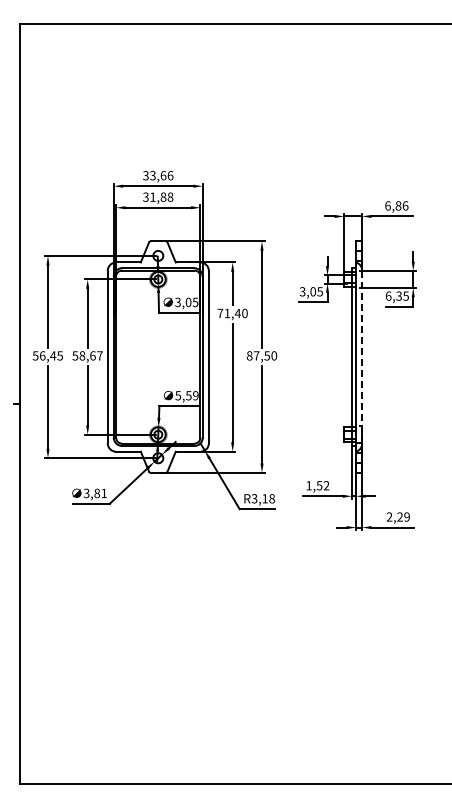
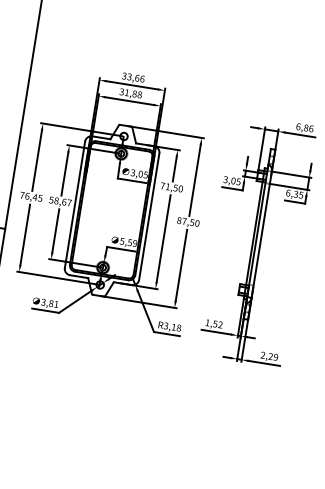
text: (237, 313) -> (175, 188), 71,40 -> 71,50
text: (35, 355) -> (22, 195), 56,45 -> 76,45
line: (362, 357) -> (261, 235), dashed -> solid

